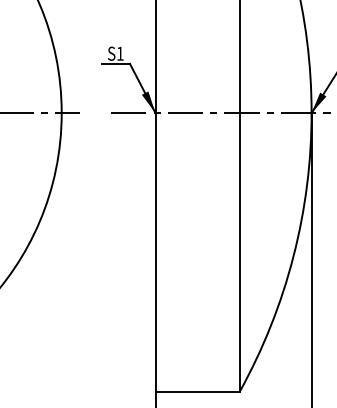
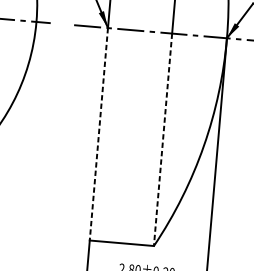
line: (155, 252) -> (98, 134), solid -> dashed
line: (239, 252) -> (162, 139), solid -> dashed

